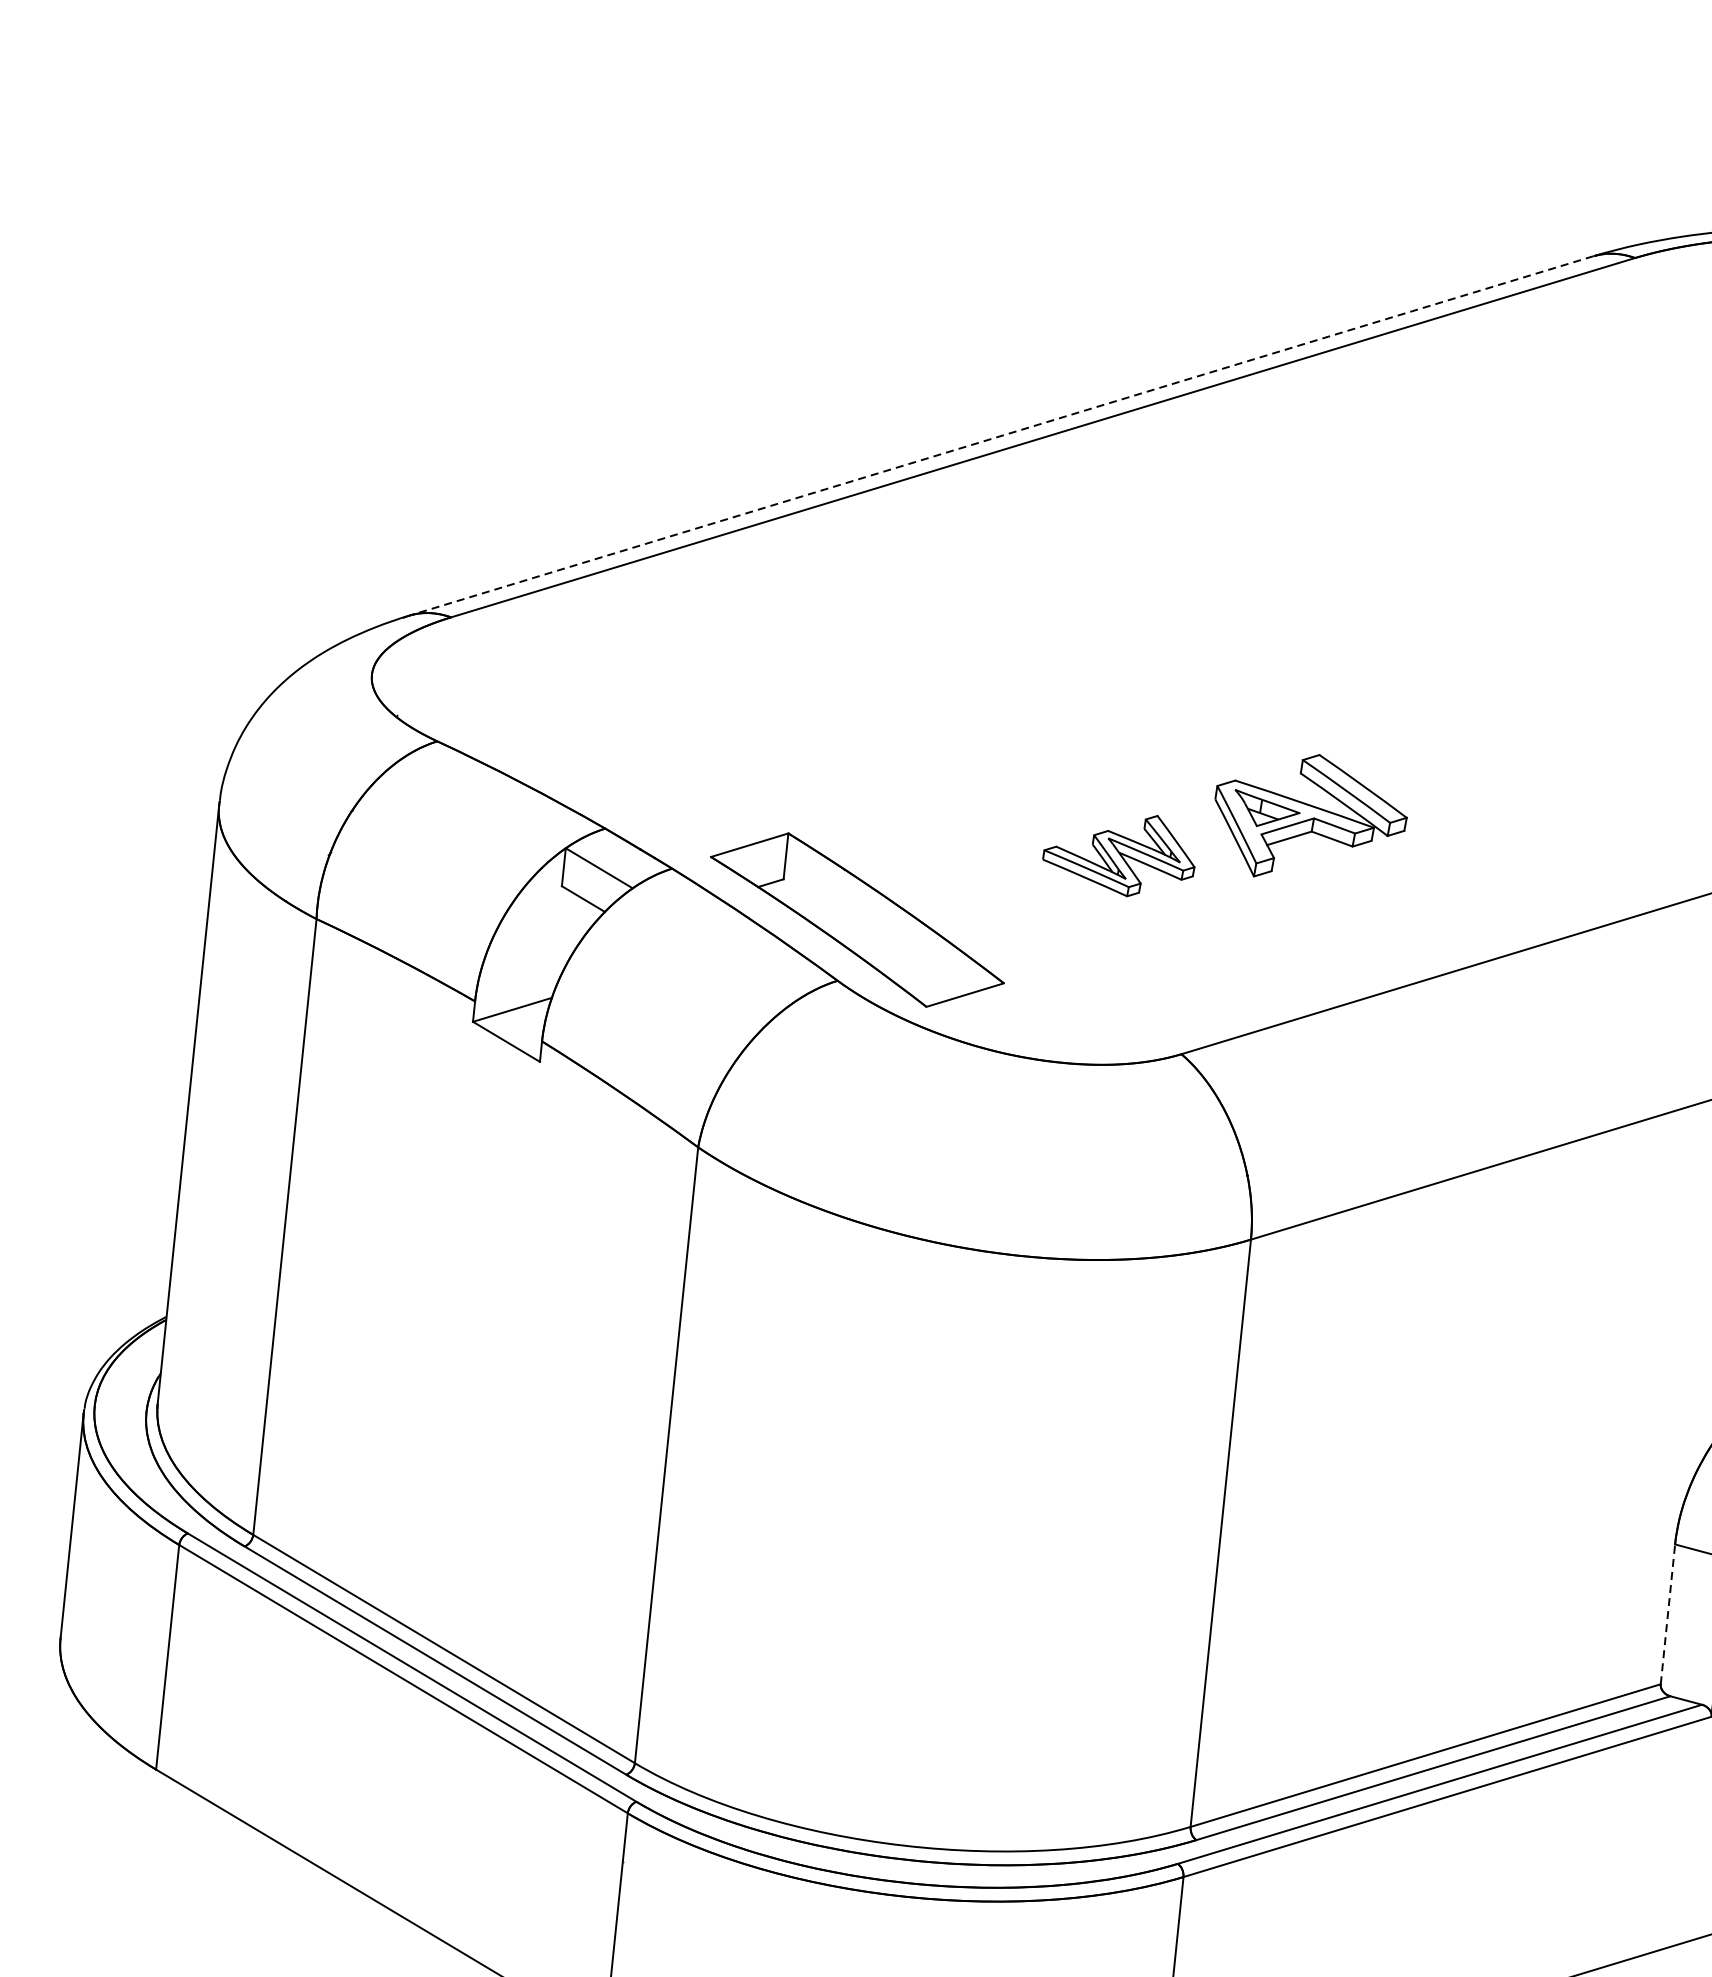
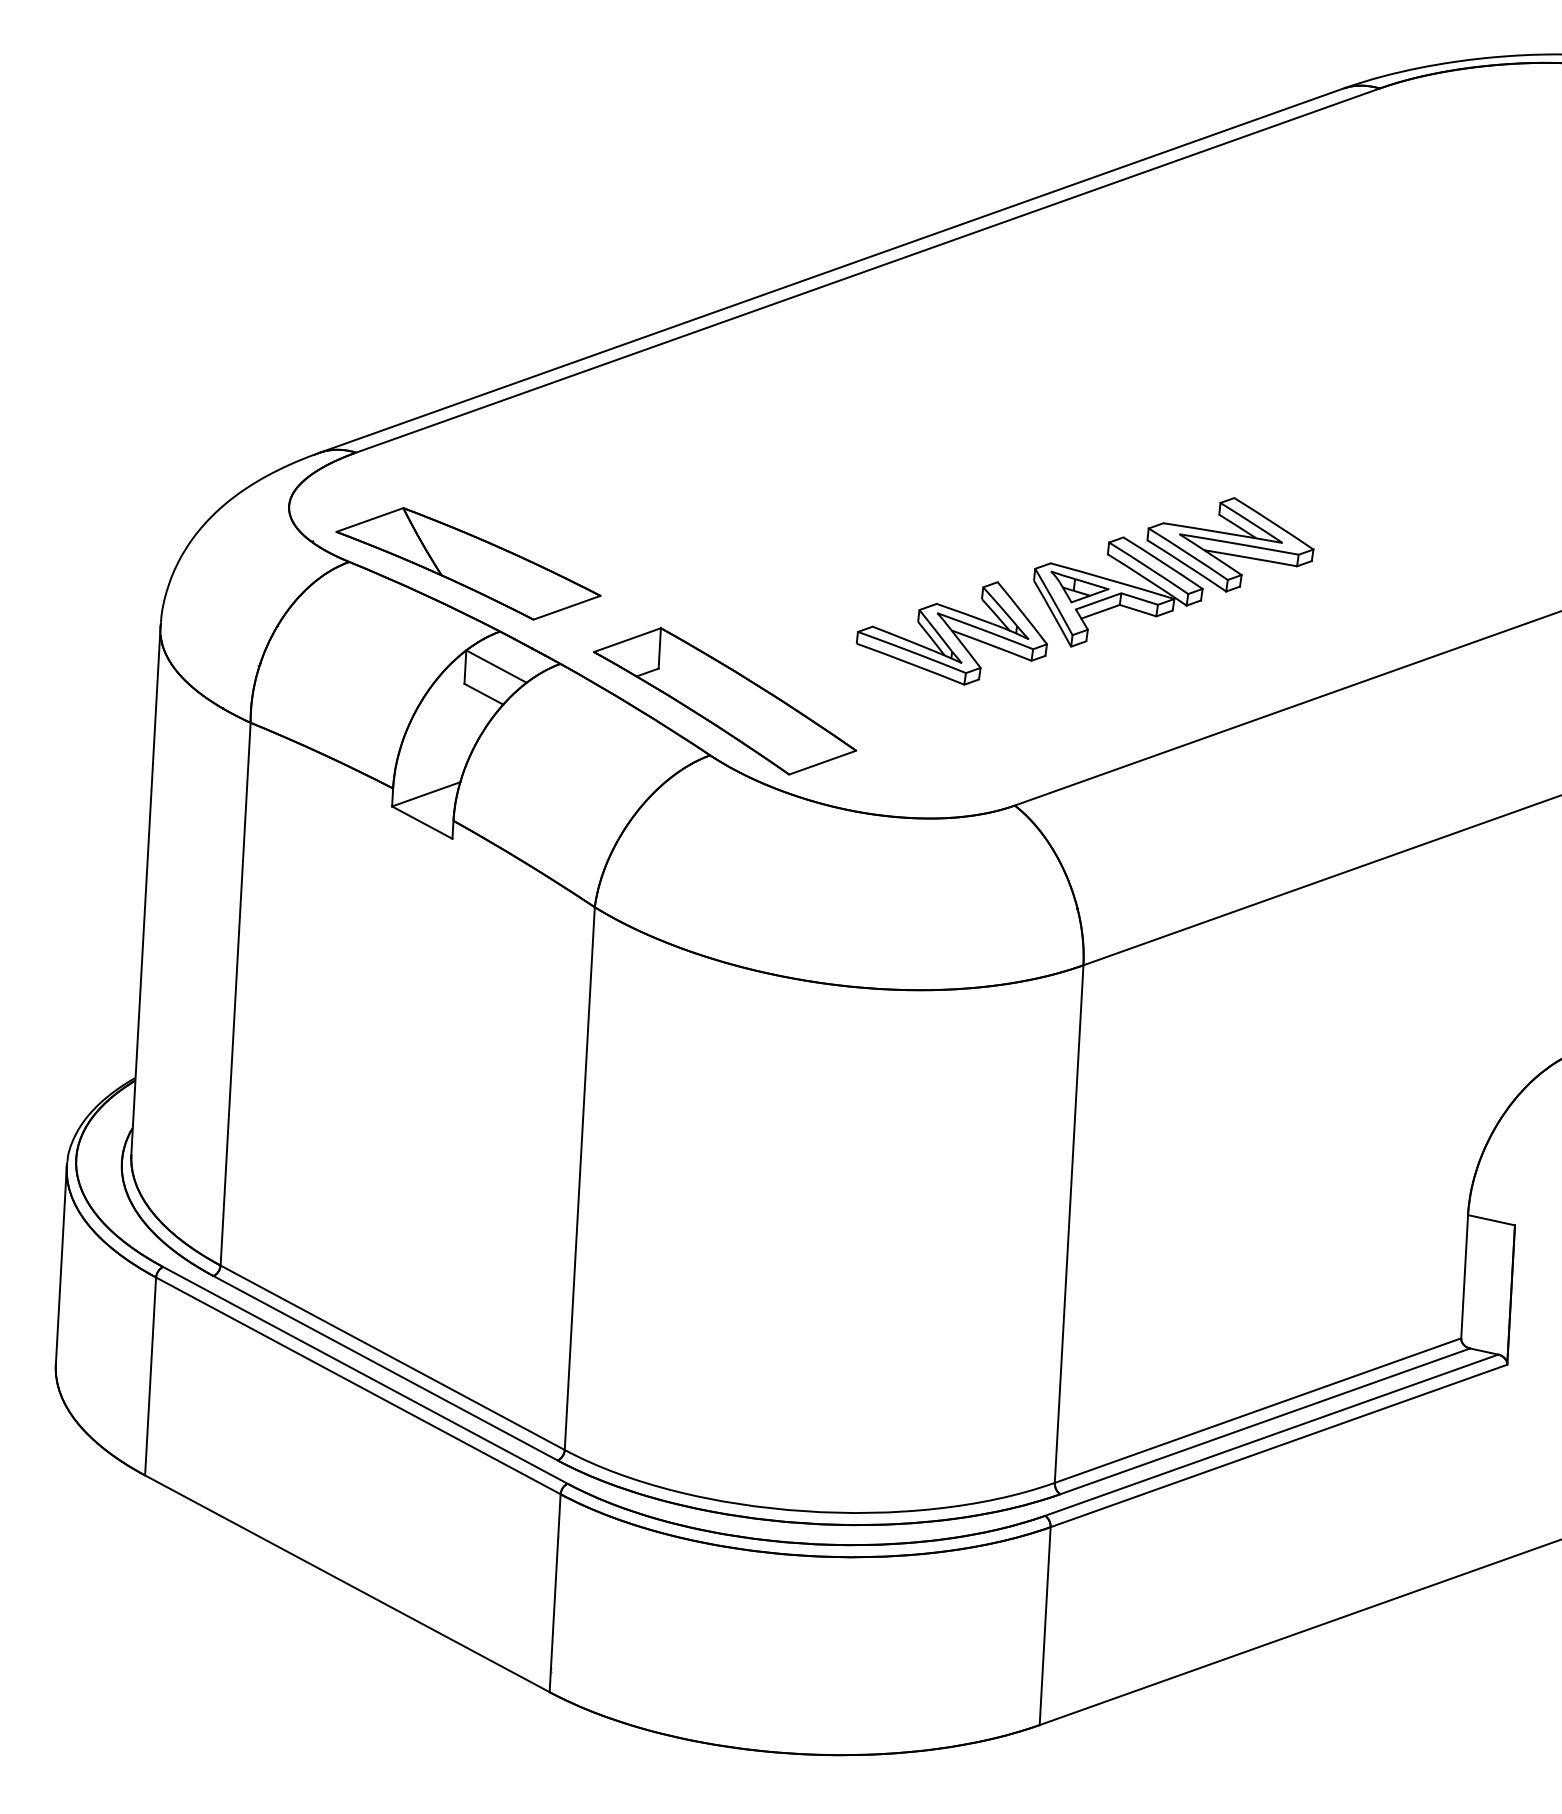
line: (1000, 435) -> (830, 270), dashed -> solid
part: (572, 749) -> (468, 563), added
part: (1440, 768) -> (1230, 544), added
part: (1118, 855) -> (951, 633), size x1.43
line: (1667, 1614) -> (1464, 1276), dashed -> solid

